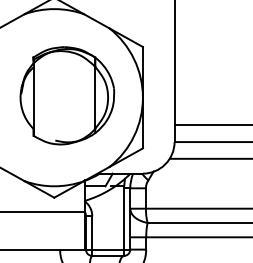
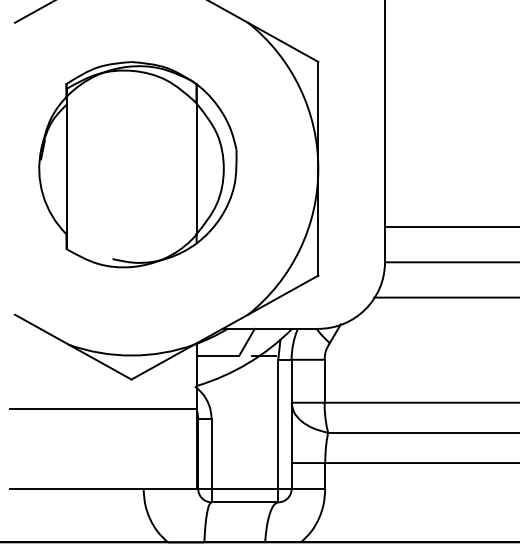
part: (67, 95) -> (138, 164), moved

